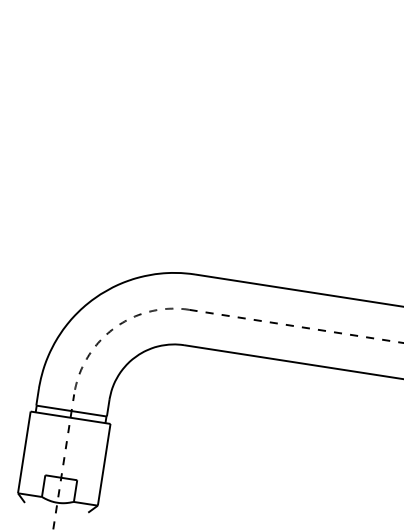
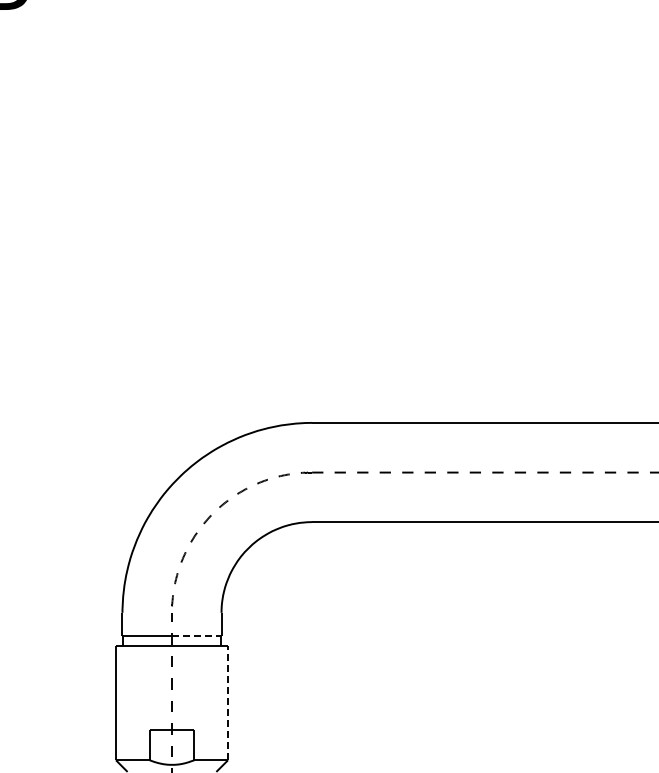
line: (89, 413) -> (196, 636), solid -> dashed
line: (104, 464) -> (228, 702), solid -> dashed

